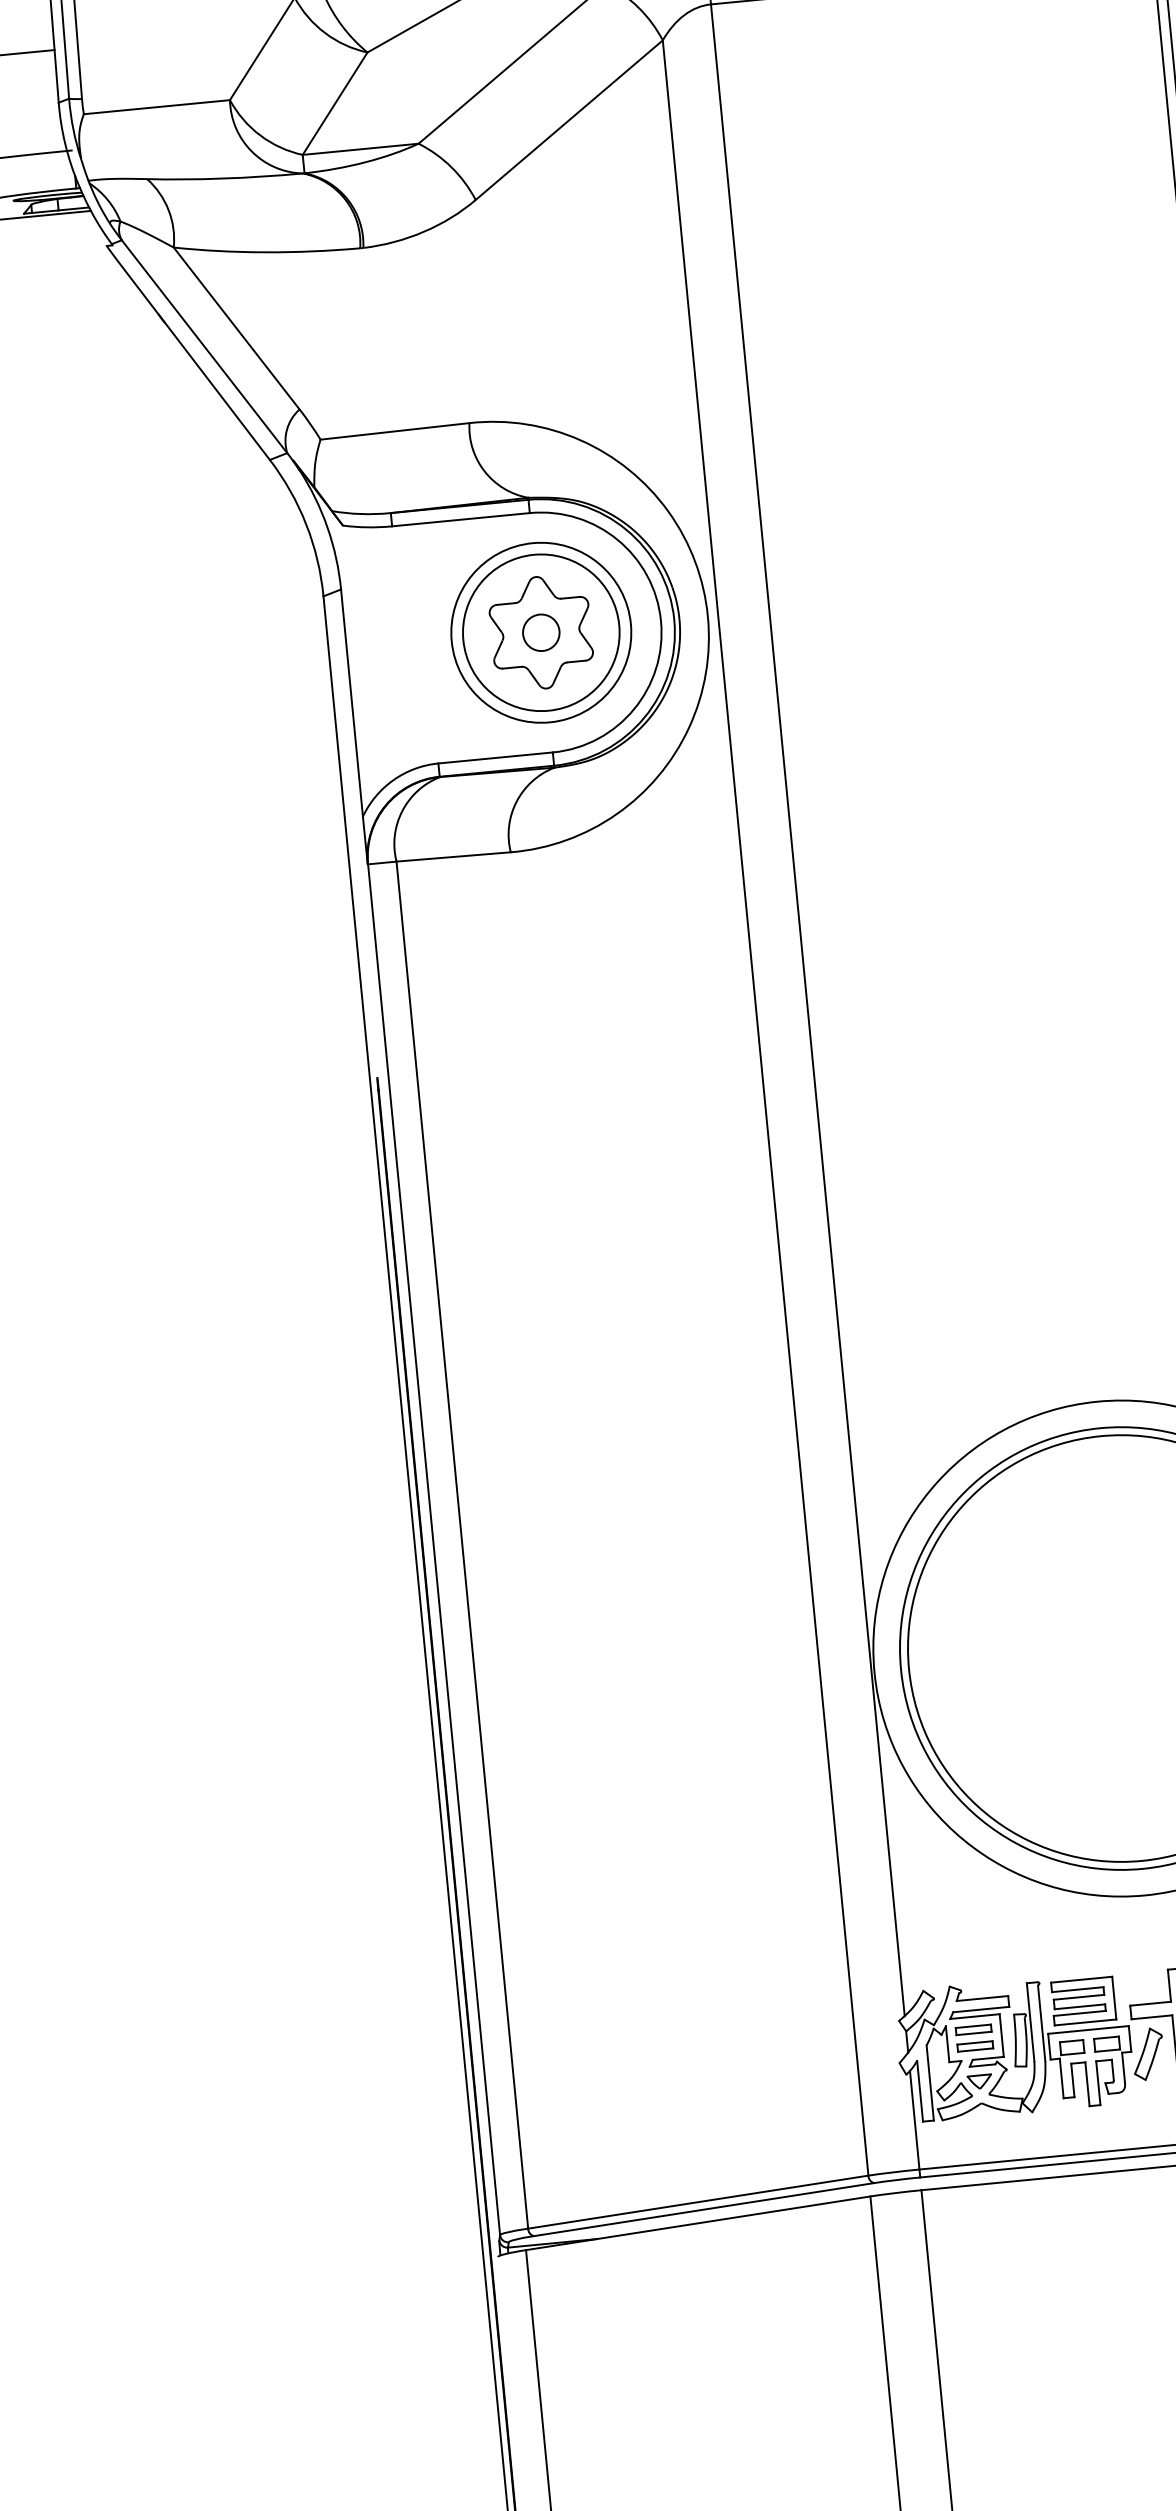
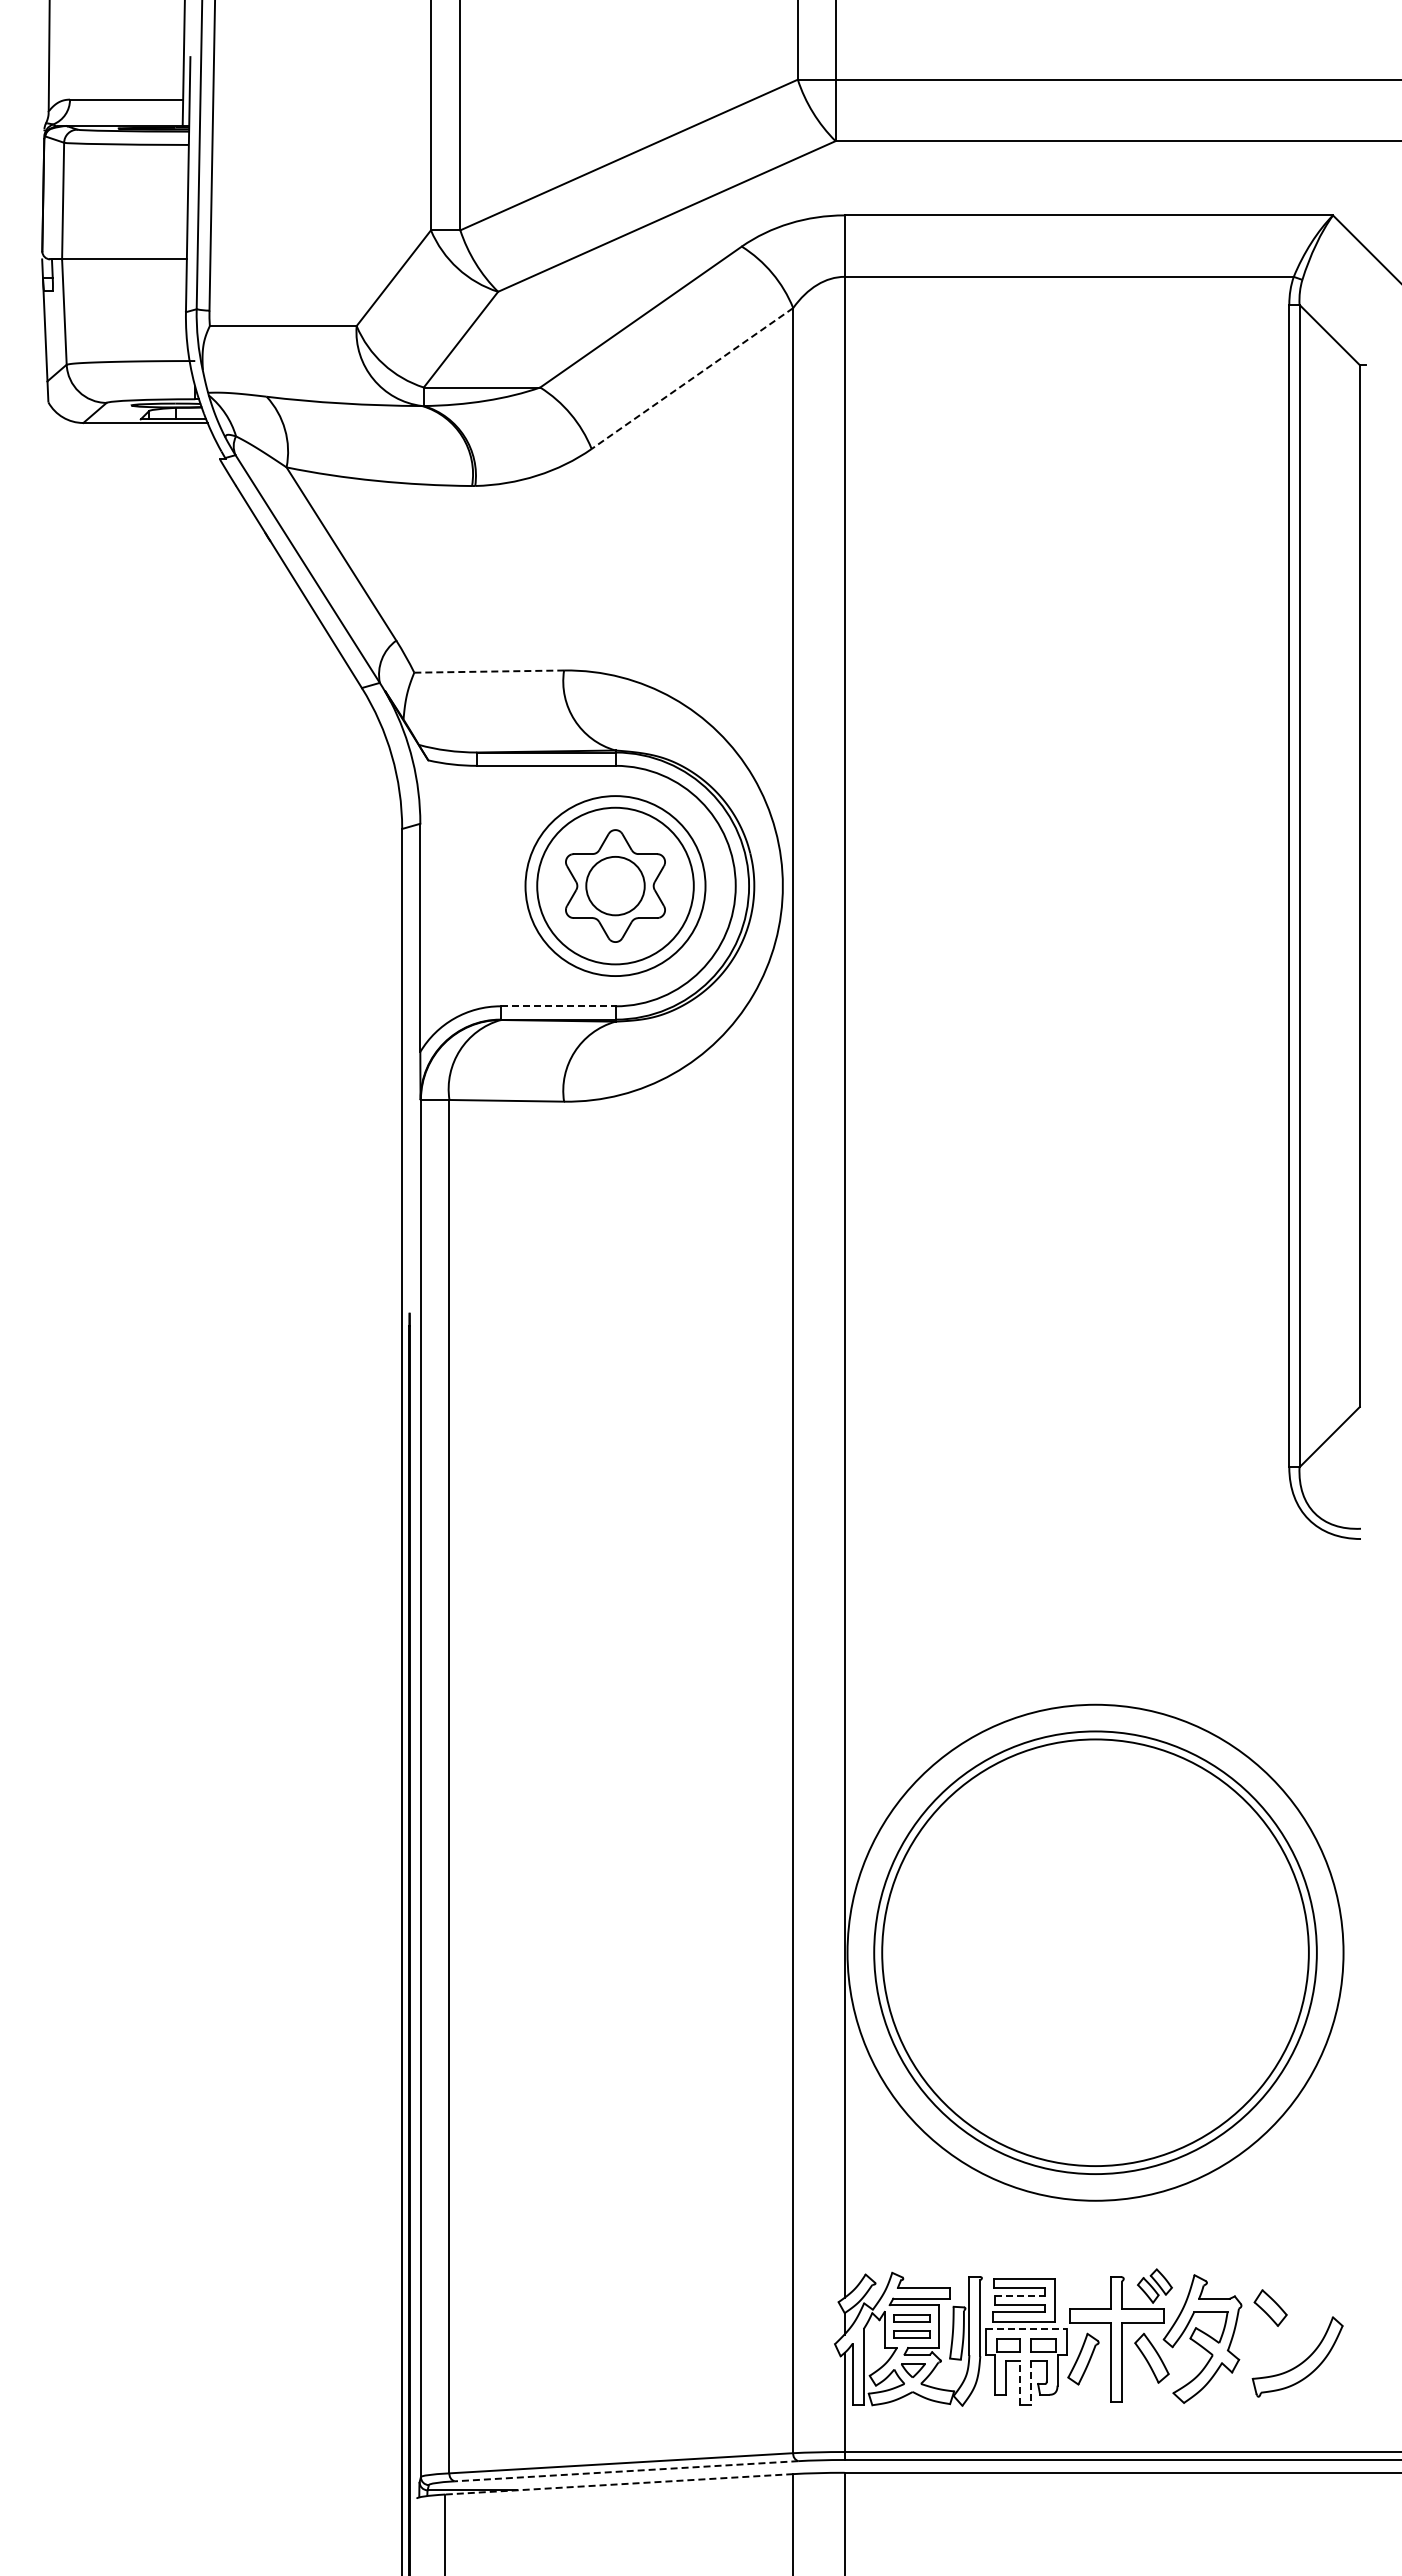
line: (569, 120) -> (692, 378), solid -> dashed
line: (395, 431) -> (489, 671), solid -> dashed
circle: (541, 632) -> (615, 885), size x1.6
line: (496, 758) -> (558, 1006), solid -> dashed
line: (1079, 1996) -> (1020, 2295), solid -> dashed
line: (1088, 2030) -> (1026, 2329), solid -> dashed
line: (1097, 2083) -> (1030, 2383), solid -> dashed
line: (1087, 2084) -> (1020, 2383), solid -> dashed
line: (704, 2209) -> (626, 2471), solid -> dashed
line: (697, 2223) -> (618, 2484), solid -> dashed

